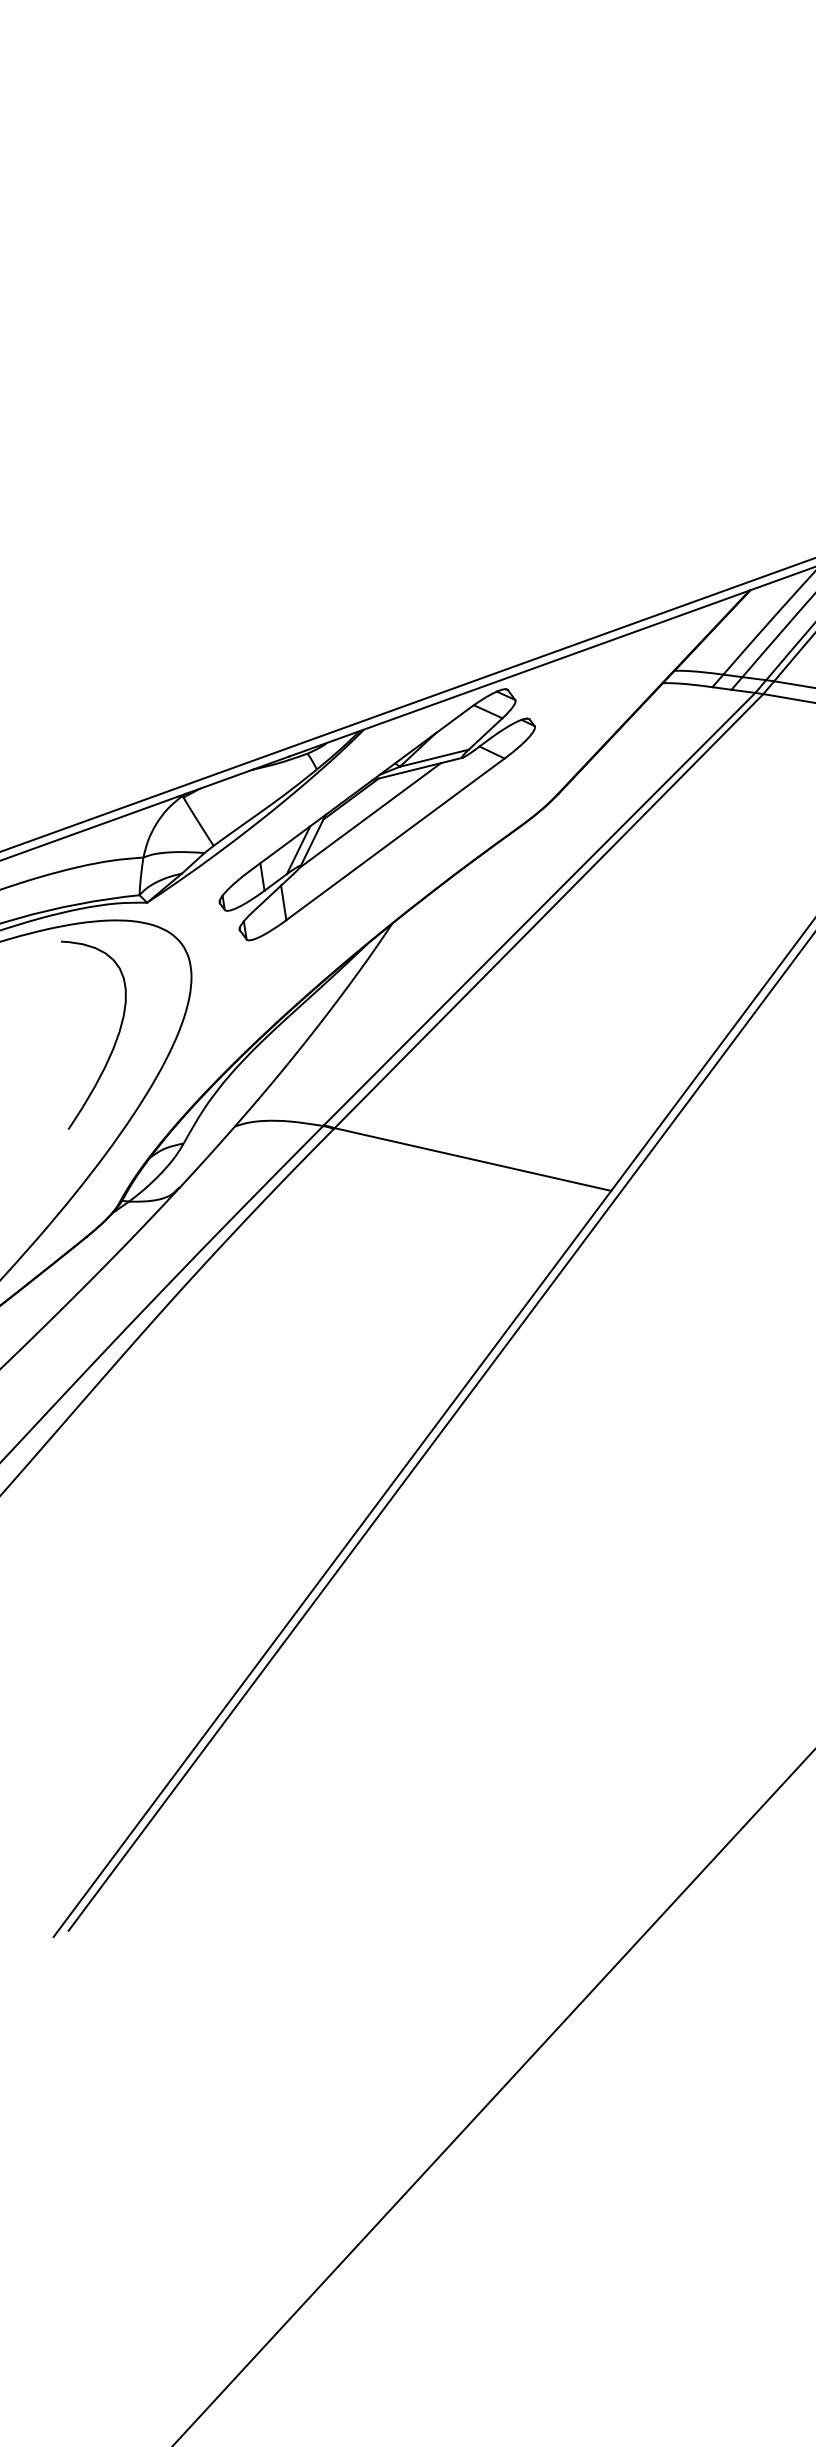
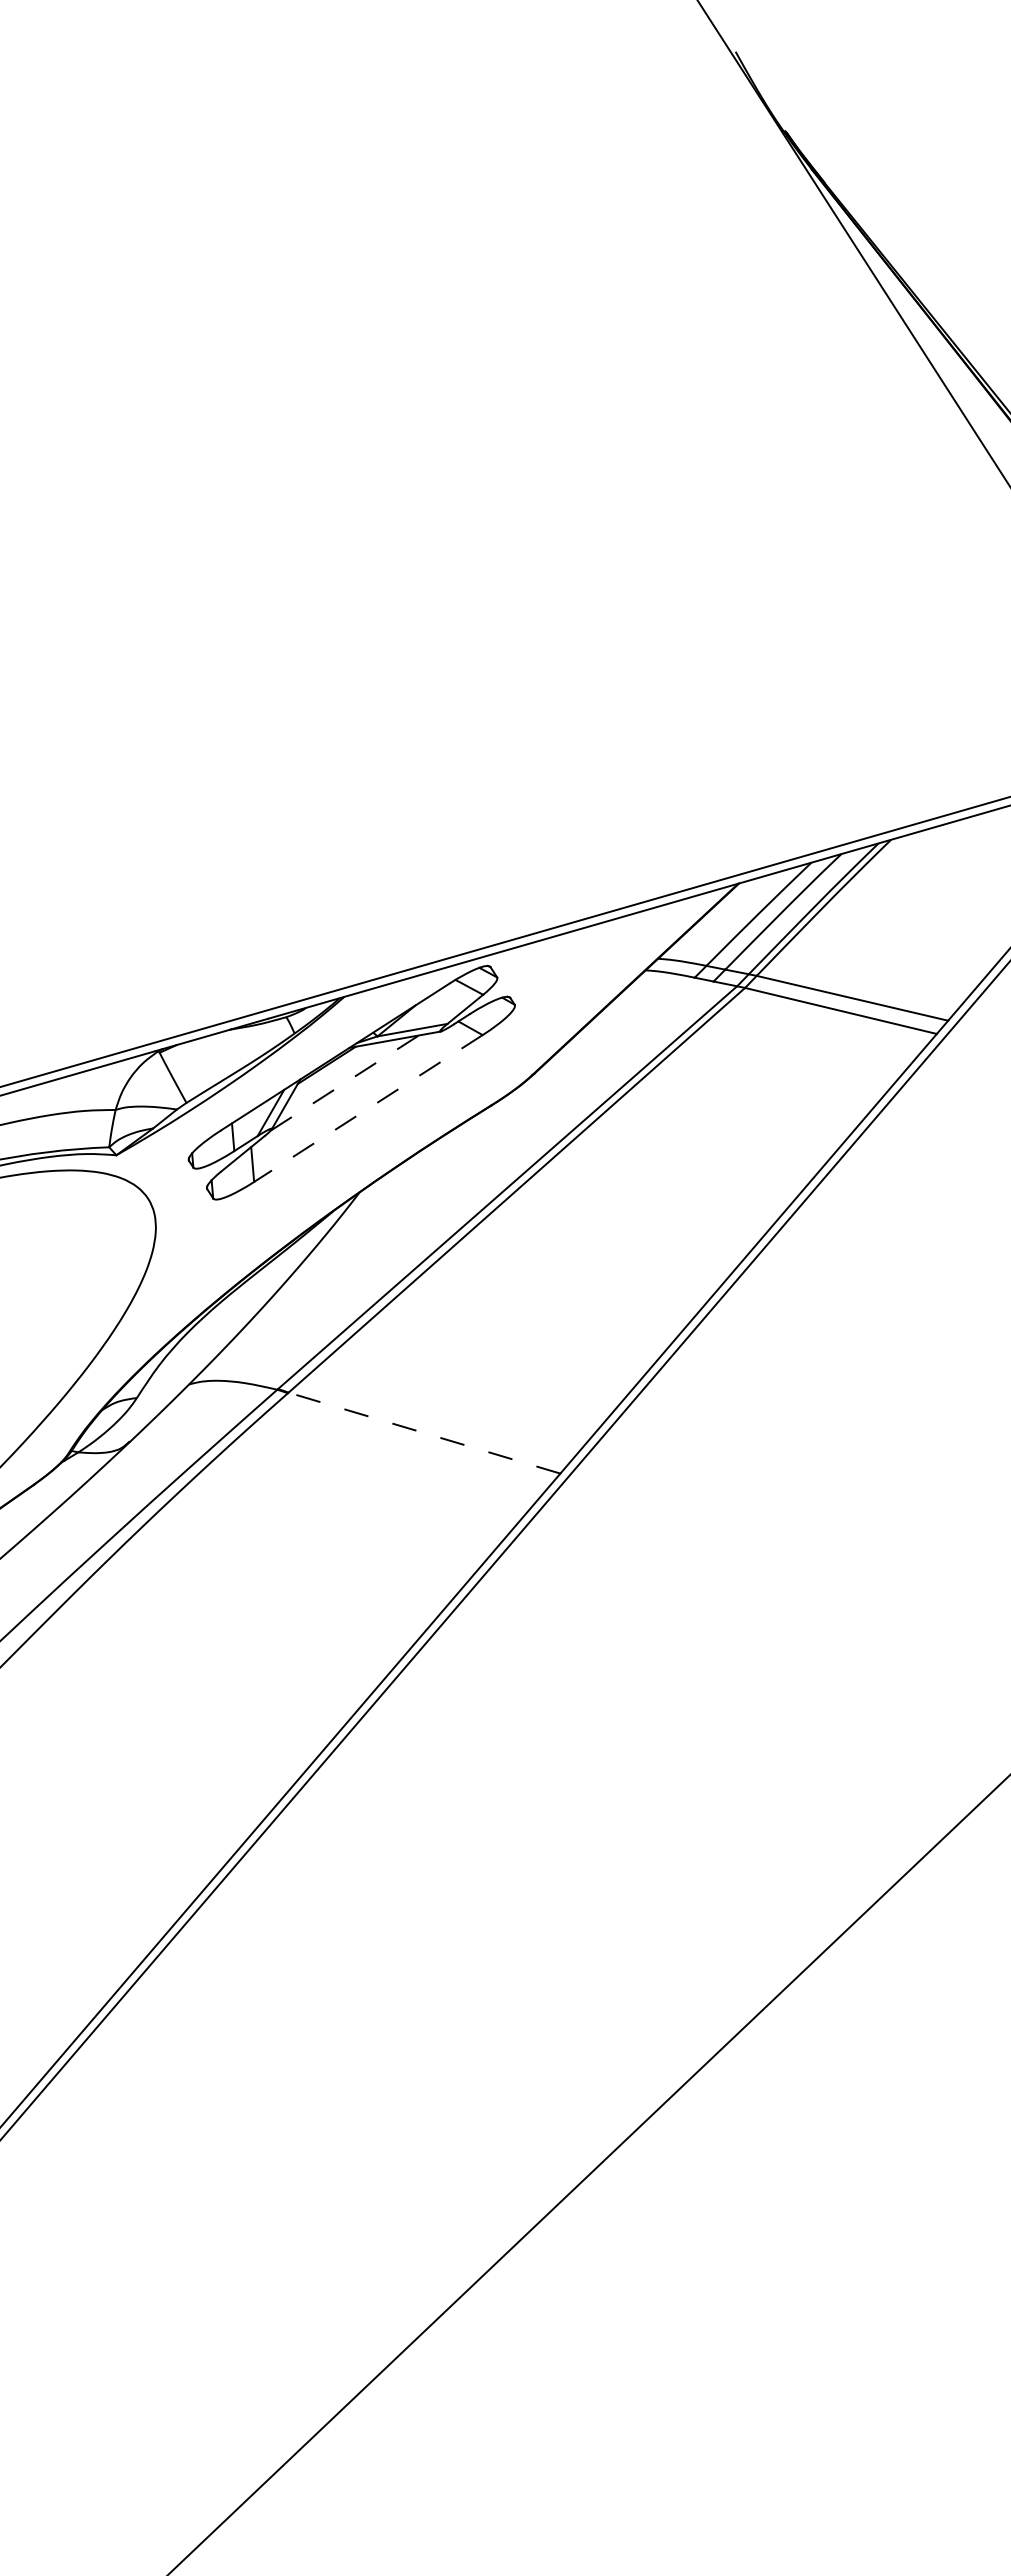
line: (370, 814) -> (345, 1082), solid -> dashed
line: (395, 839) -> (368, 1108), solid -> dashed
curve: (115, 1040) -> (75, 1290), removed
line: (473, 1159) -> (424, 1433), solid -> dashed

